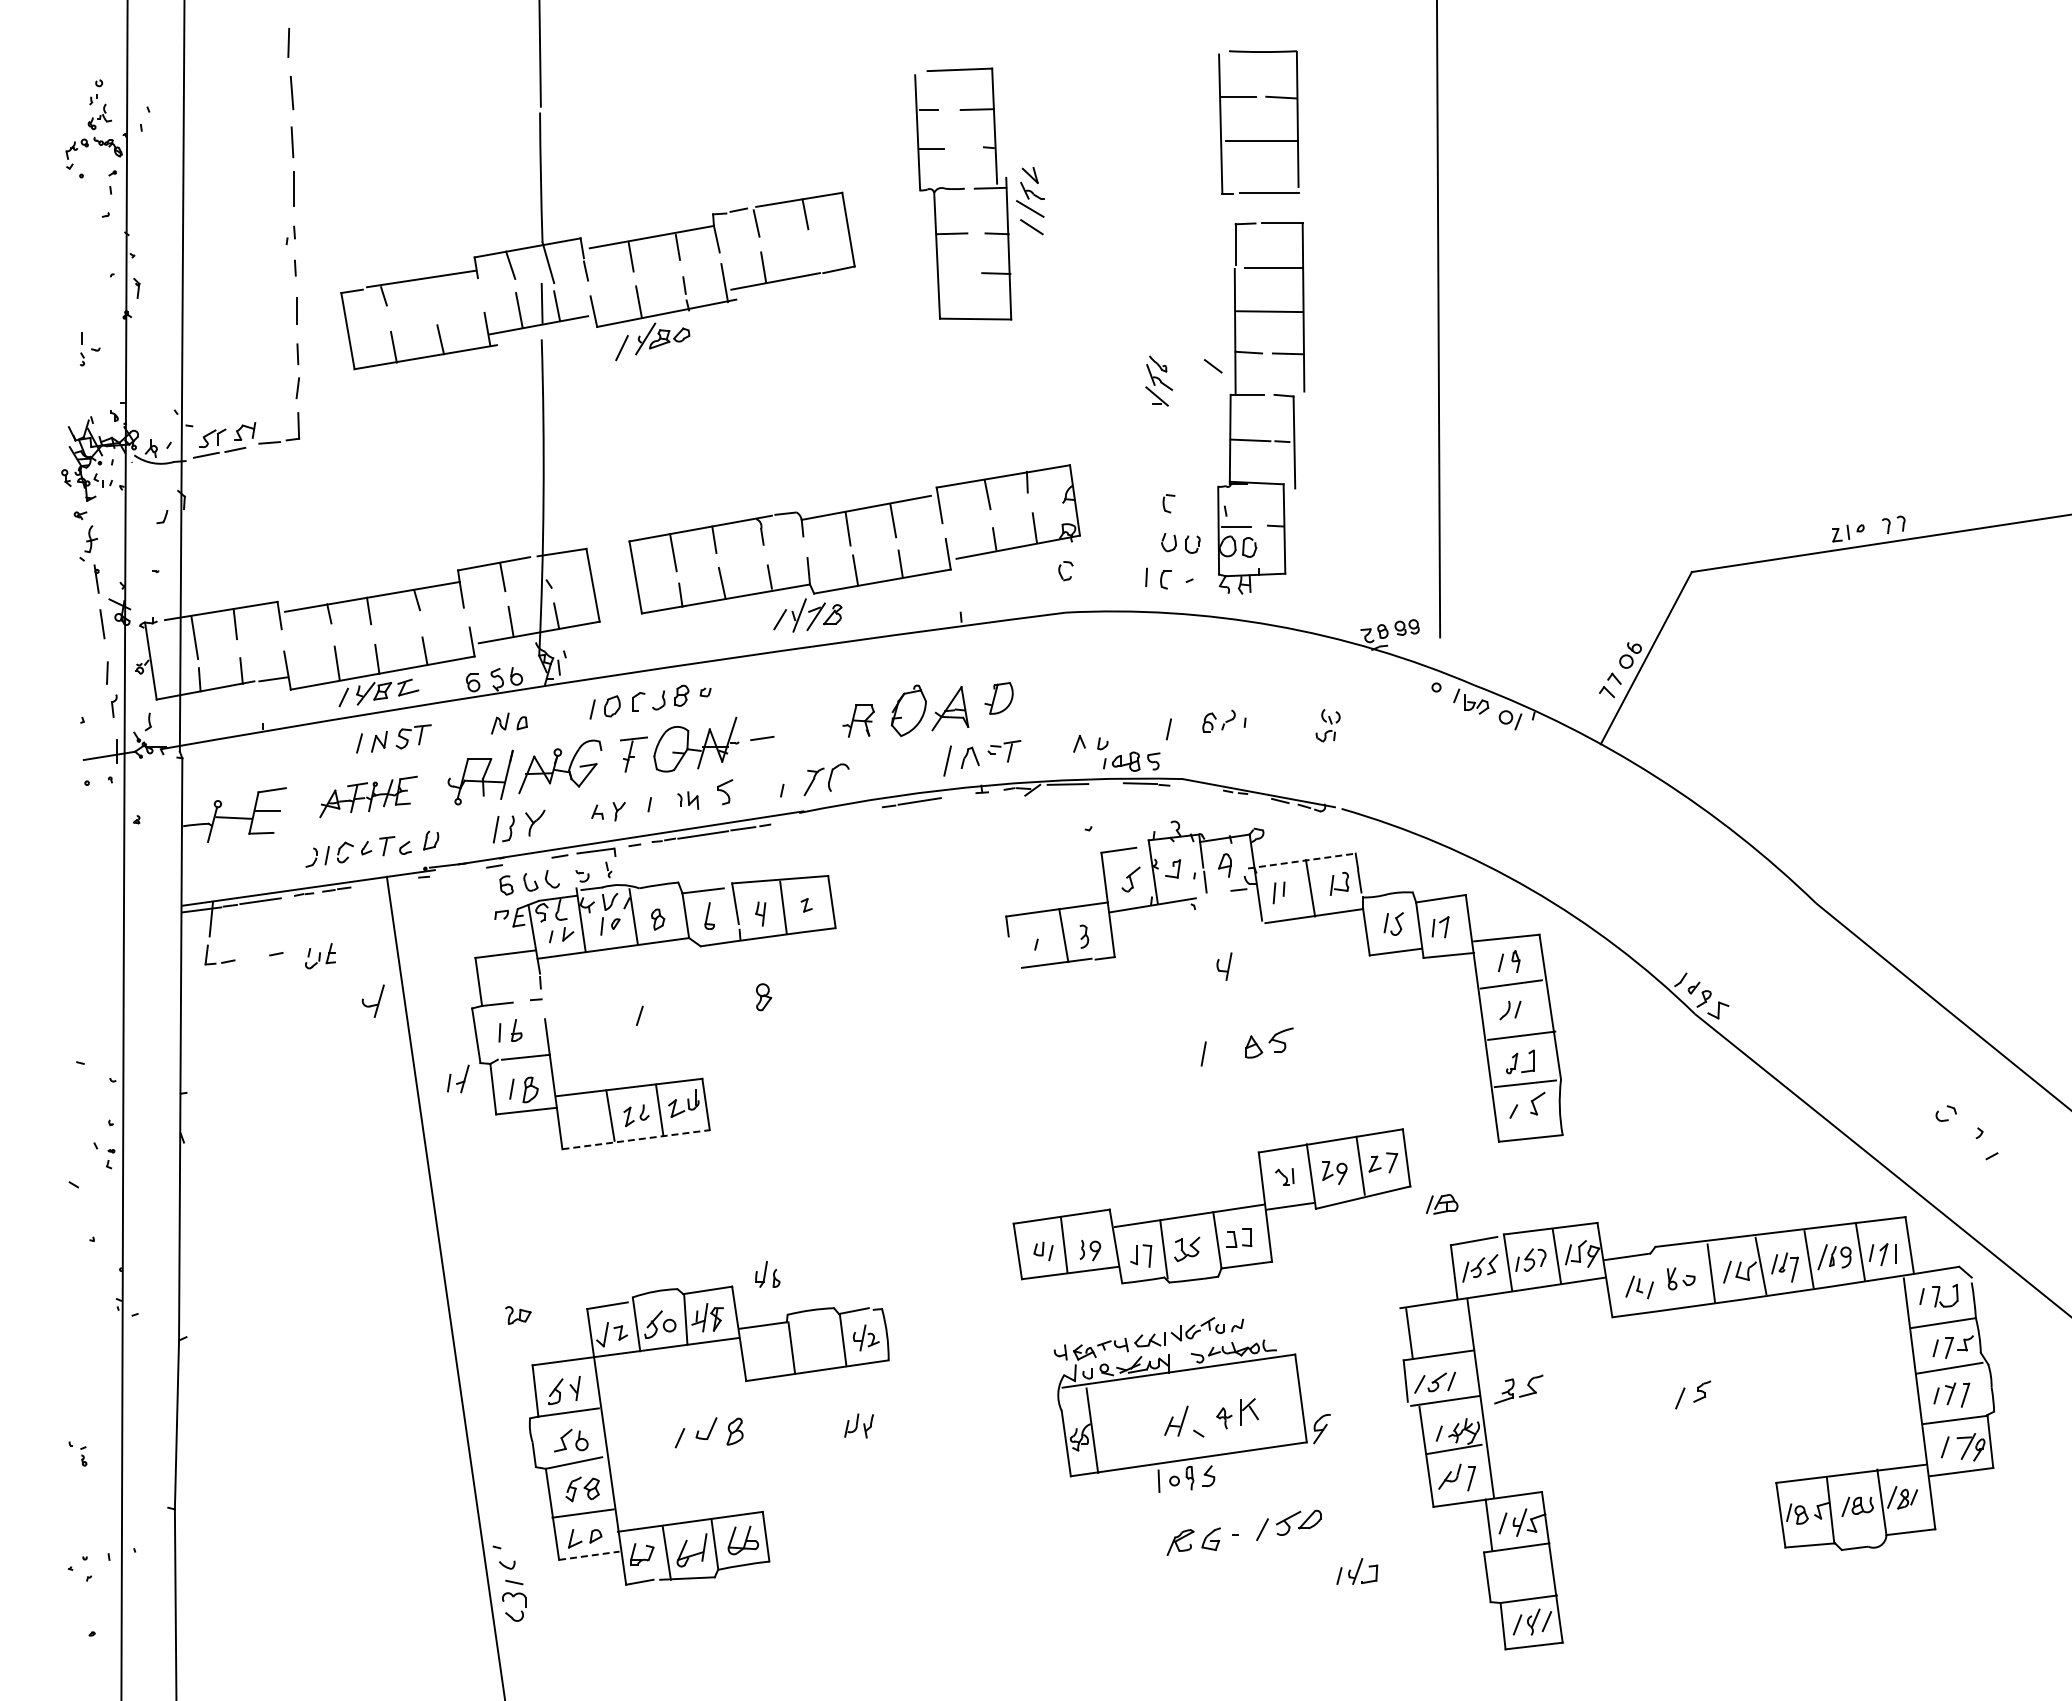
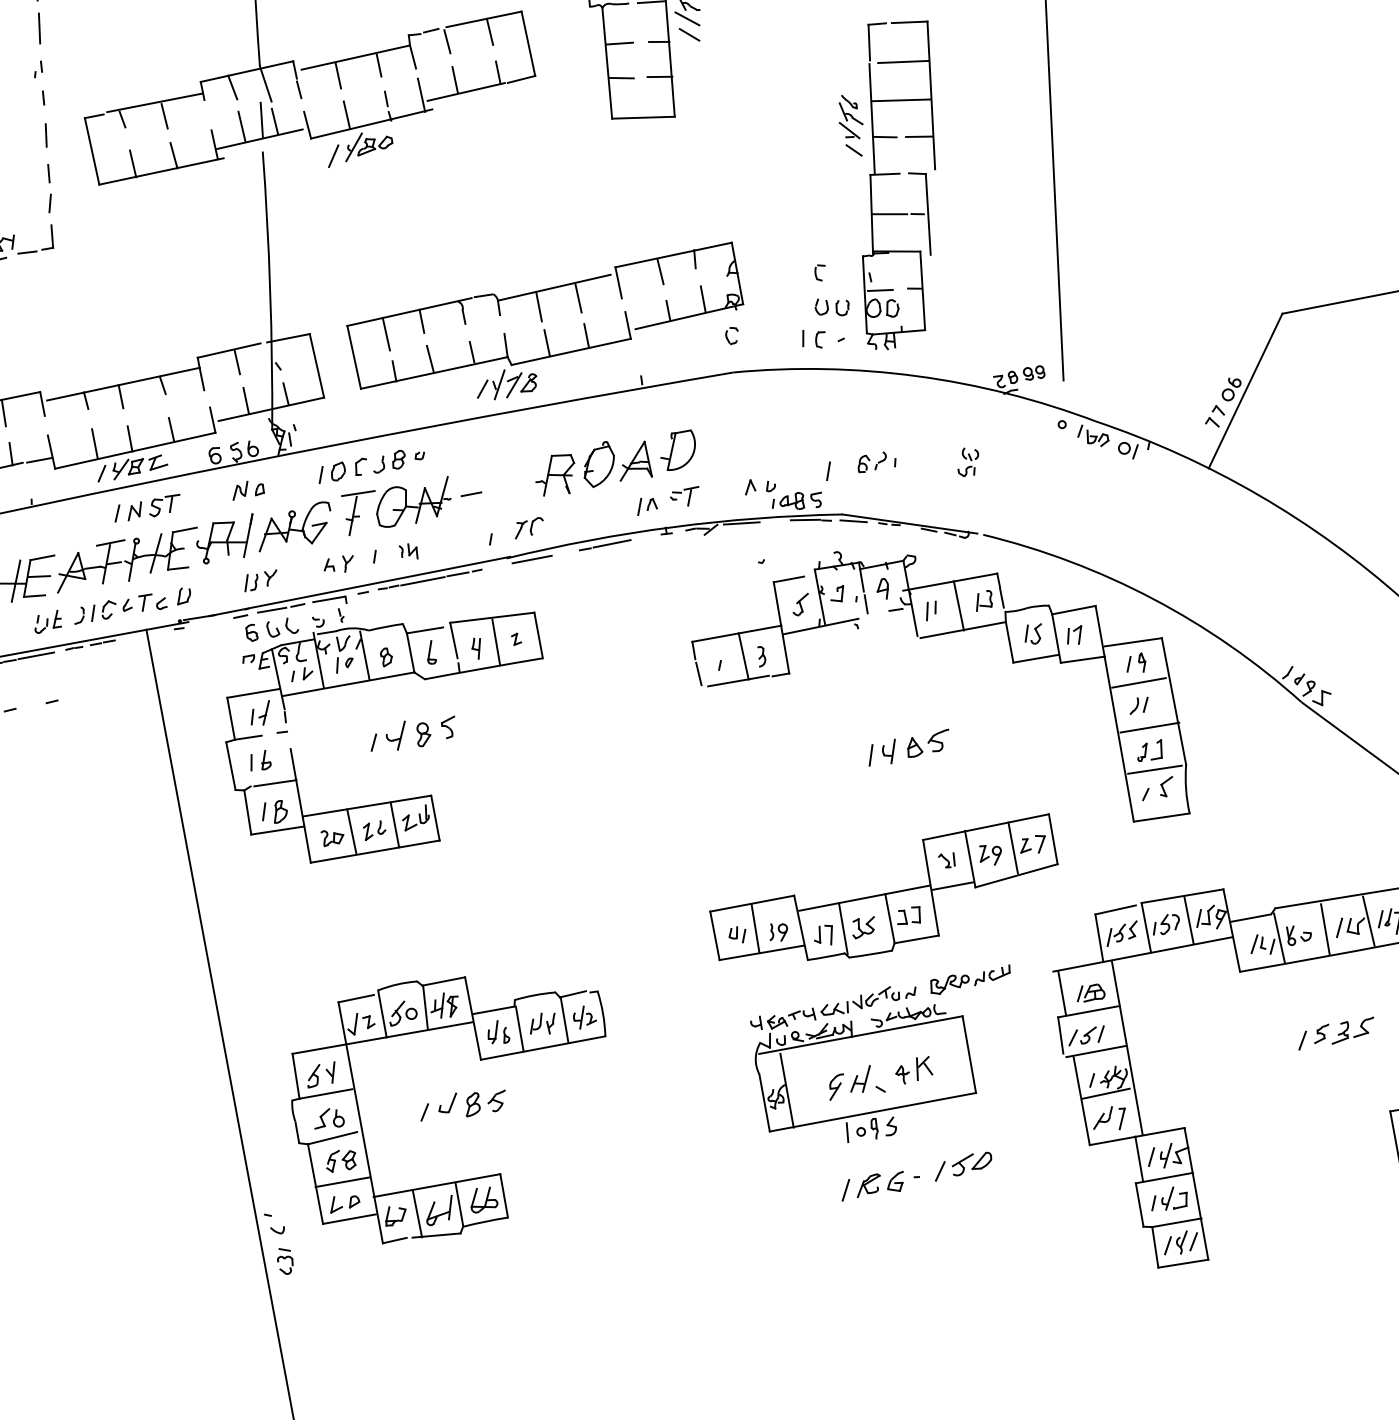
line: (812, 260) -> (497, 72), added
line: (952, 272) -> (621, 77), added
line: (431, 294) -> (164, 116), added
part: (1159, 380) -> (851, 116), moved
part: (998, 698) -> (677, 450), size x1.43
part: (858, 720) -> (555, 474), size x1.43
part: (633, 754) -> (358, 513), size x1.43
part: (961, 760) -> (647, 506), size x0.62
part: (825, 779) -> (528, 528), size x0.71
line: (1194, 787) -> (853, 521), added
part: (725, 792) -> (448, 727), moved
part: (368, 796) -> (127, 559), size x1.67
line: (240, 815) -> (15, 581), added
line: (827, 815) -> (531, 559), added
part: (519, 826) -> (261, 580), size x0.71
line: (530, 860) -> (272, 610), added
line: (1302, 860) -> (950, 581), dashed -> solid
line: (1011, 953) -> (698, 674), added
part: (320, 956) -> (48, 622), moved
part: (1224, 966) -> (889, 751), moved
part: (764, 997) -> (424, 734), moved
part: (372, 1000) -> (395, 735), moved
part: (458, 1078) -> (260, 712), moved
line: (636, 1139) -> (375, 851), dashed -> solid
part: (1441, 1204) -> (1090, 993), moved
part: (767, 1274) -> (498, 1032), moved
line: (1658, 1280) -> (1279, 937), added
part: (1305, 1313) -> (970, 979), added
part: (518, 1315) -> (332, 838), moved
part: (1518, 1389) -> (1352, 1030), moved
part: (858, 1425) -> (542, 1023), moved
part: (761, 1428) -> (496, 1100), added
part: (1321, 1429) -> (836, 1087), moved
line: (1154, 1546) -> (845, 1190), added
line: (589, 1555) -> (349, 1218), dashed -> solid
part: (1357, 1571) -> (1169, 1198), moved
part: (514, 1600) -> (285, 1261), size x0.71

